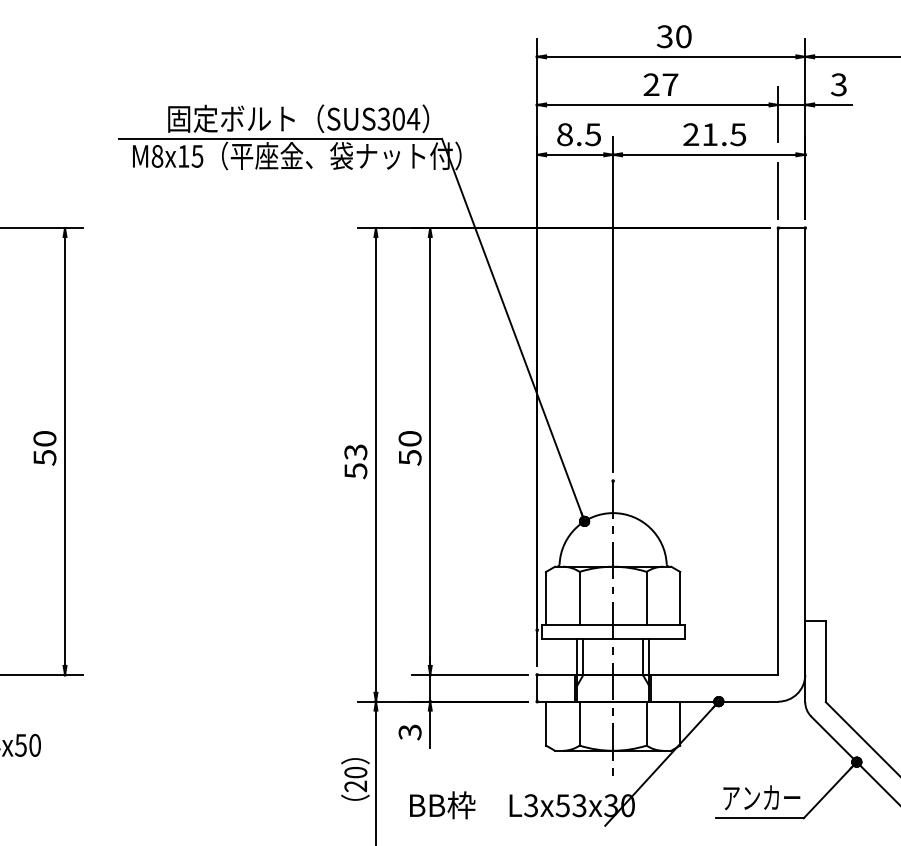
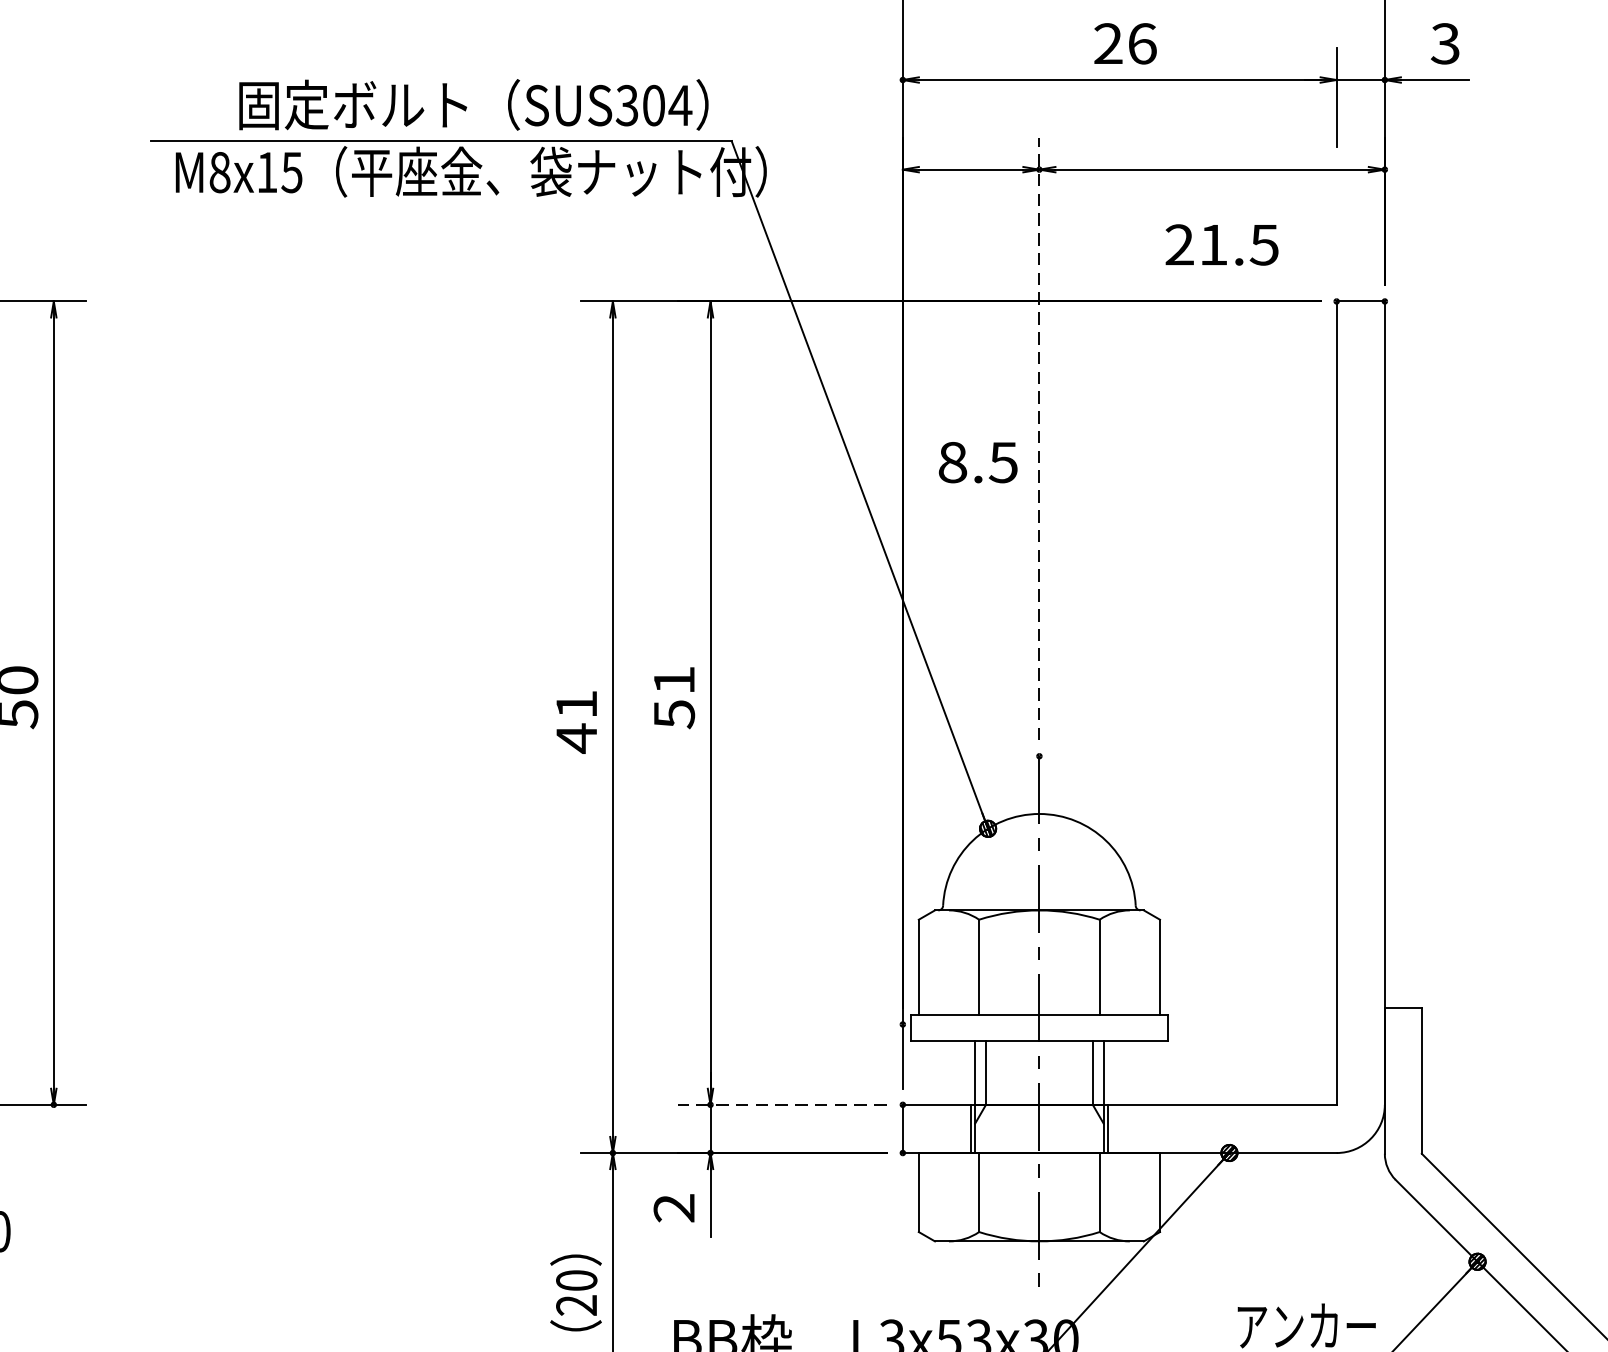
text: (670, 84) -> (1142, 43), 27 -> 26
text: (578, 134) -> (977, 462), moved
text: (714, 134) -> (1221, 244), moved
line: (778, 190) -> (1336, 233), removed
line: (613, 304) -> (1040, 438), solid -> dashed
text: (409, 438) -> (673, 679), 50 -> 51
text: (355, 461) -> (576, 721), 53 -> 41
line: (470, 674) -> (782, 1104), solid -> dashed
text: (410, 732) -> (674, 1208), 3 -> 2

